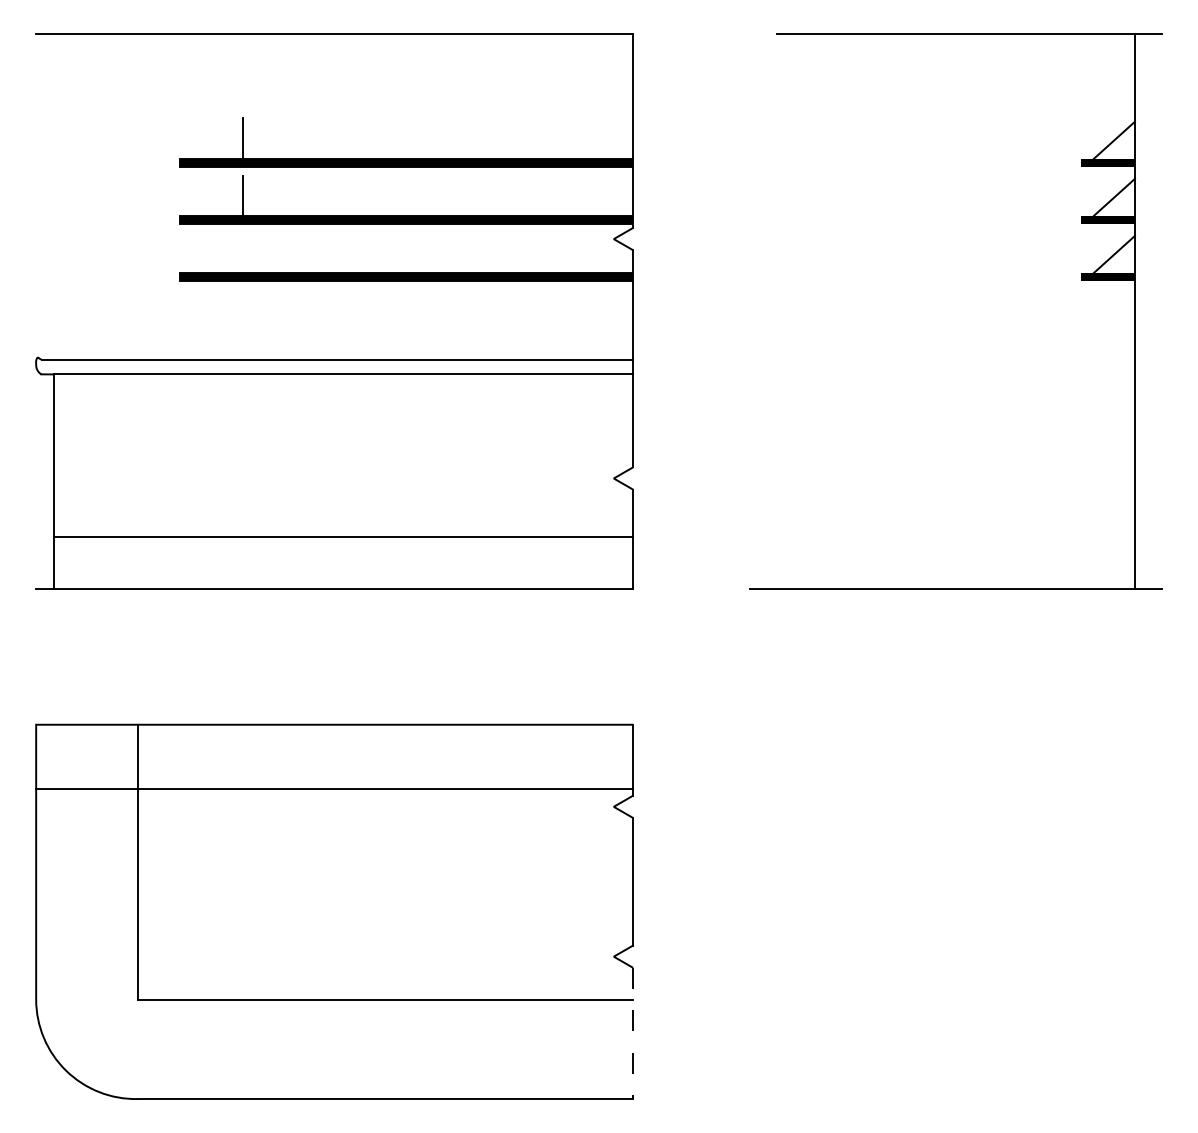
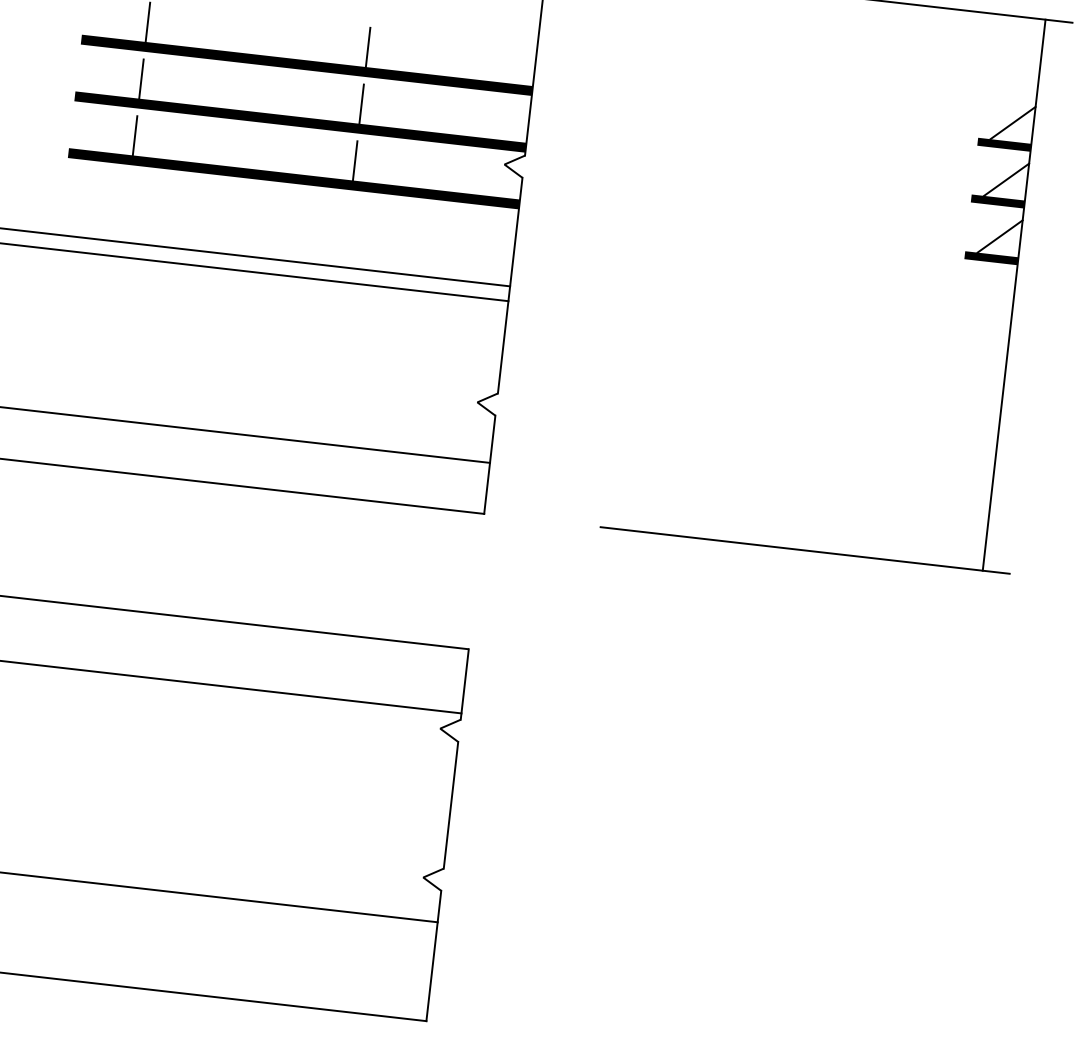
line: (465, 138) -> (368, 47), added
line: (465, 195) -> (362, 104), added
line: (243, 252) -> (135, 135), added
line: (465, 252) -> (355, 161), added
line: (633, 1033) -> (434, 956), dashed -> solid

